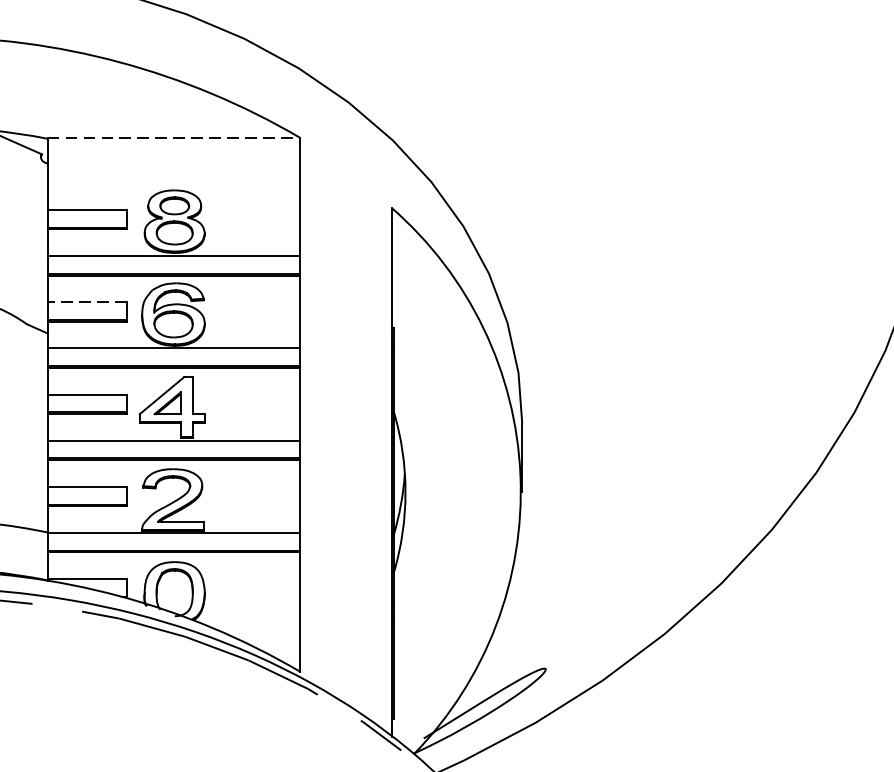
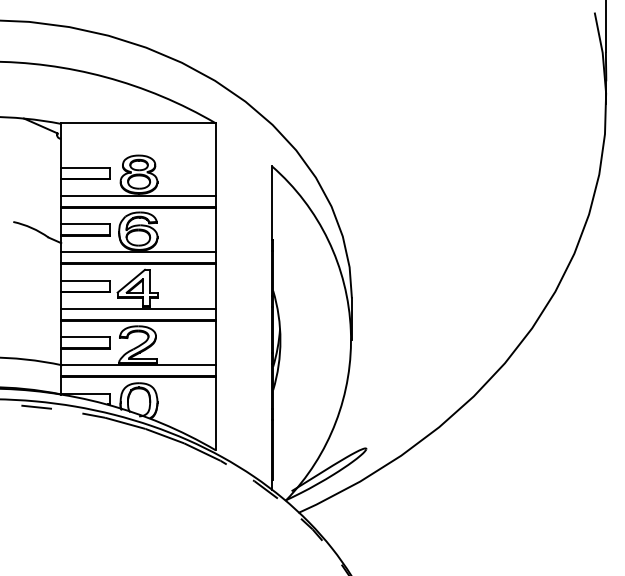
line: (175, 138) -> (139, 123), dashed -> solid
line: (85, 302) -> (84, 224), dashed -> solid

